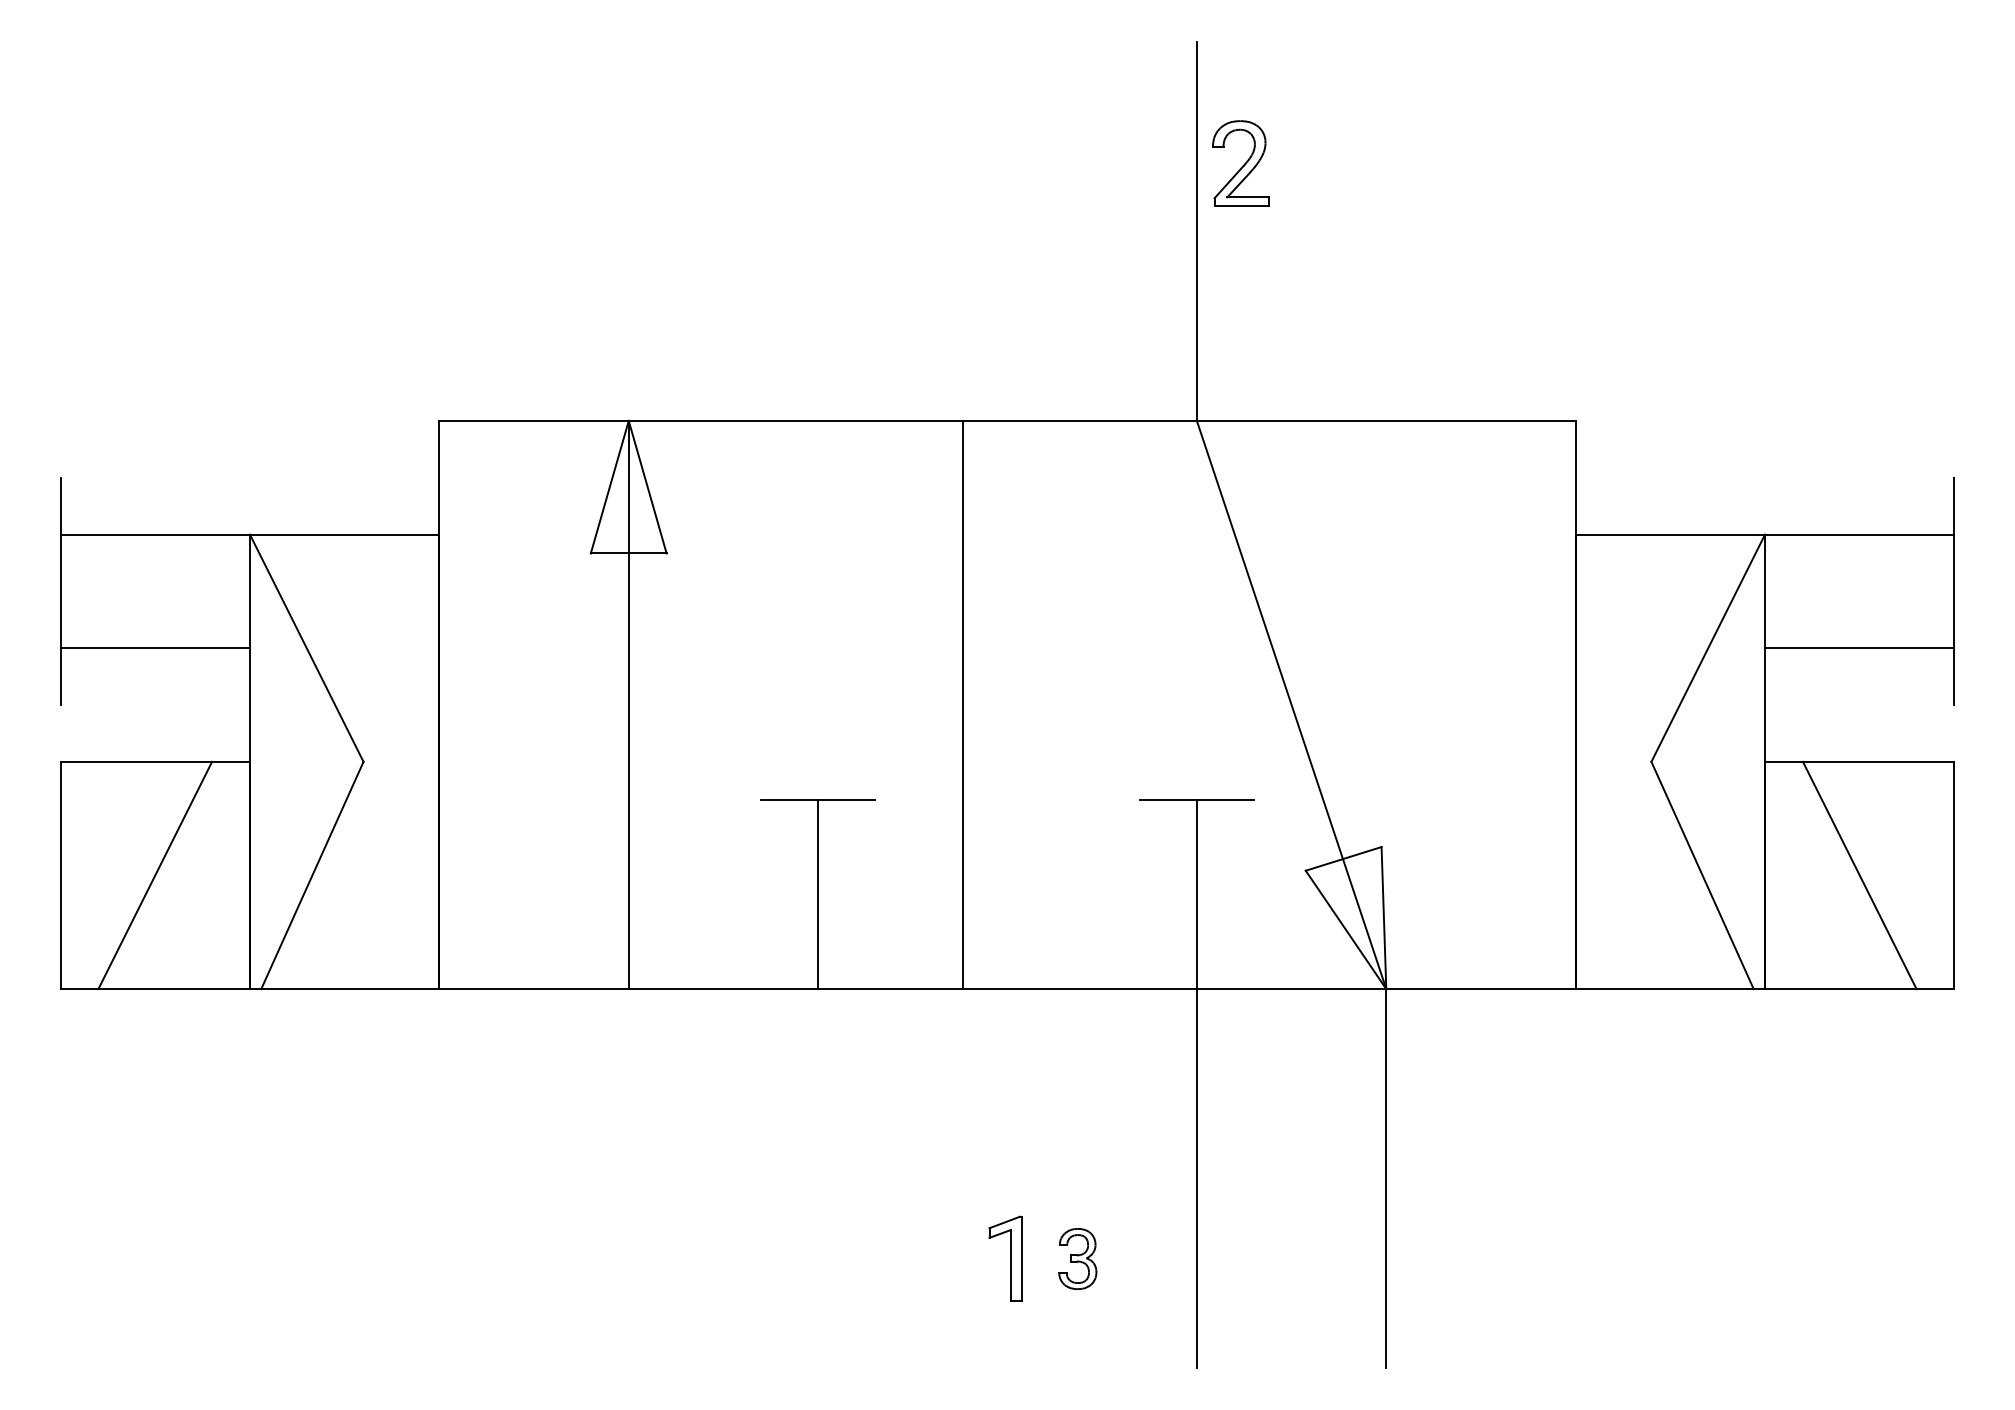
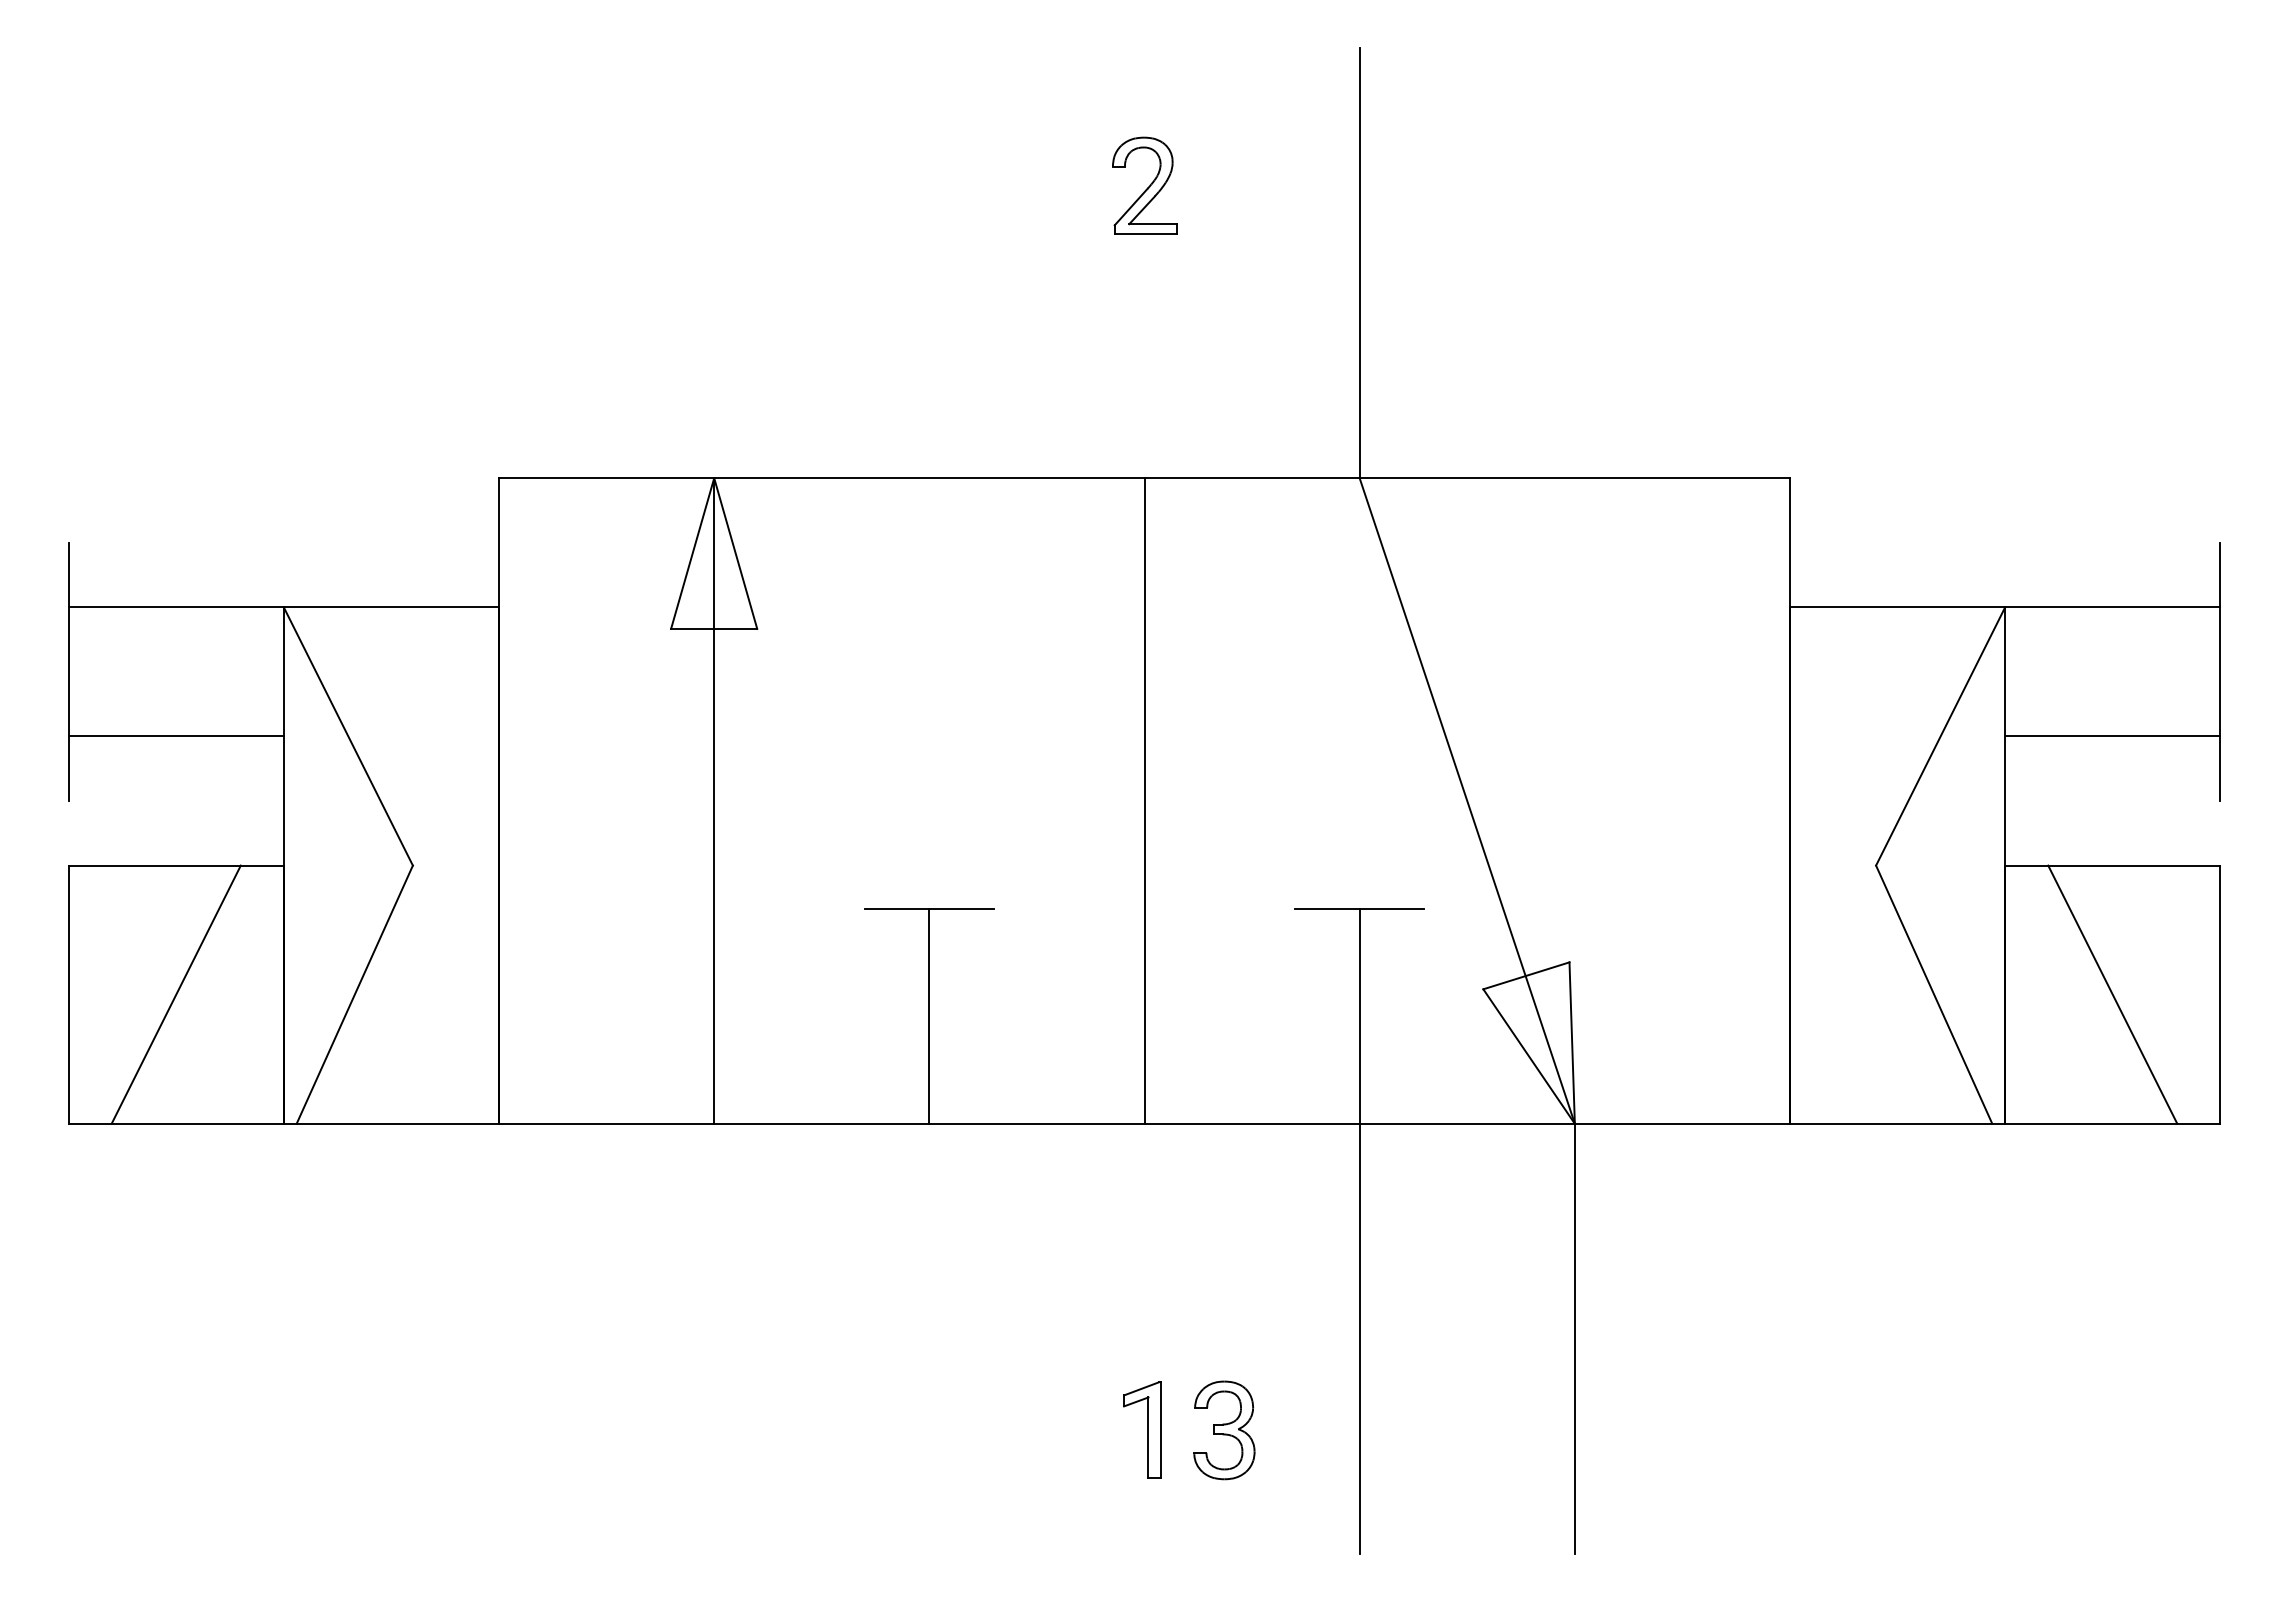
part: (1240, 163) -> (1144, 185), moved
line: (963, 704) -> (1144, 800), moved
part: (1077, 1259) -> (1224, 1430), size x1.43

